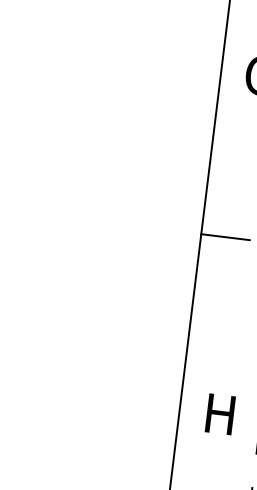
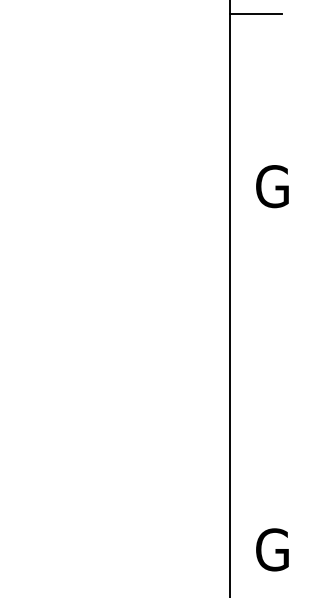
line: (225, 236) -> (255, 361), removed
text: (219, 413) -> (272, 549), H -> G

